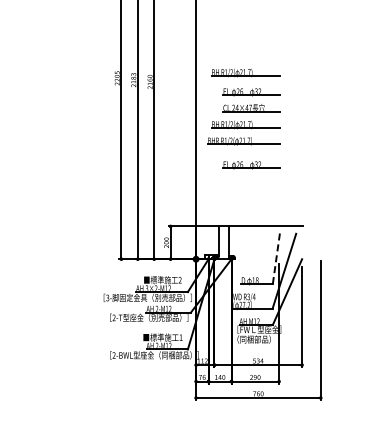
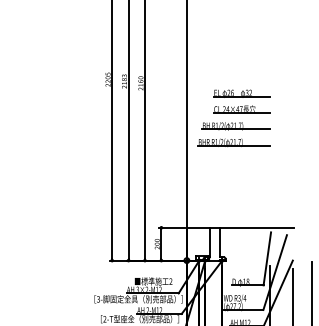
part: (245, 72) -> (236, 73), removed
part: (251, 165) -> (242, 166), removed
line: (276, 257) -> (267, 258), dashed -> solid

